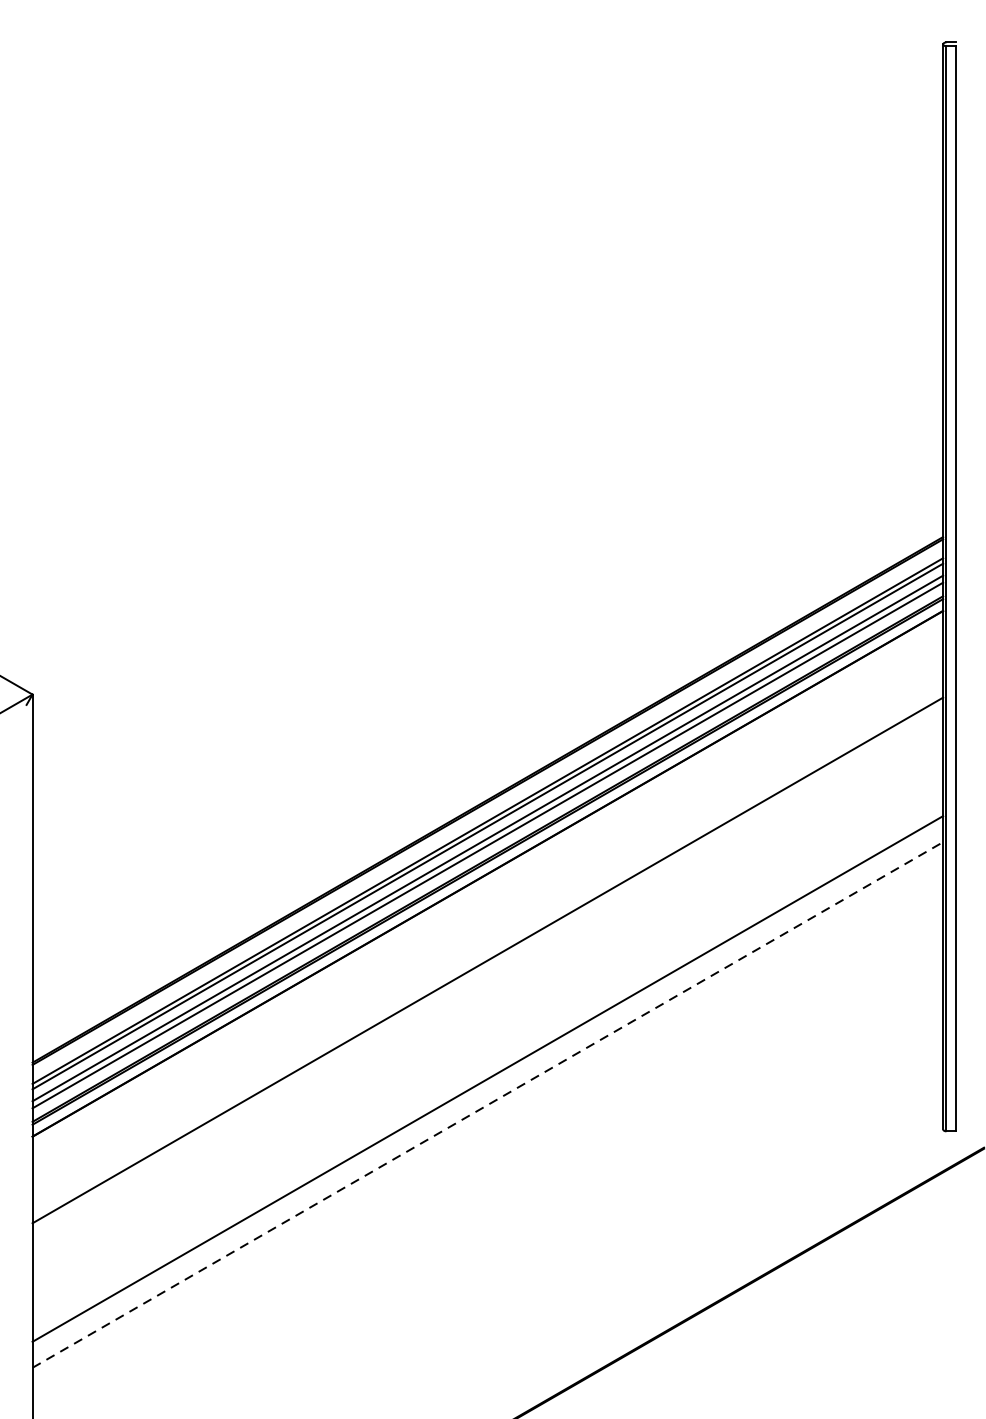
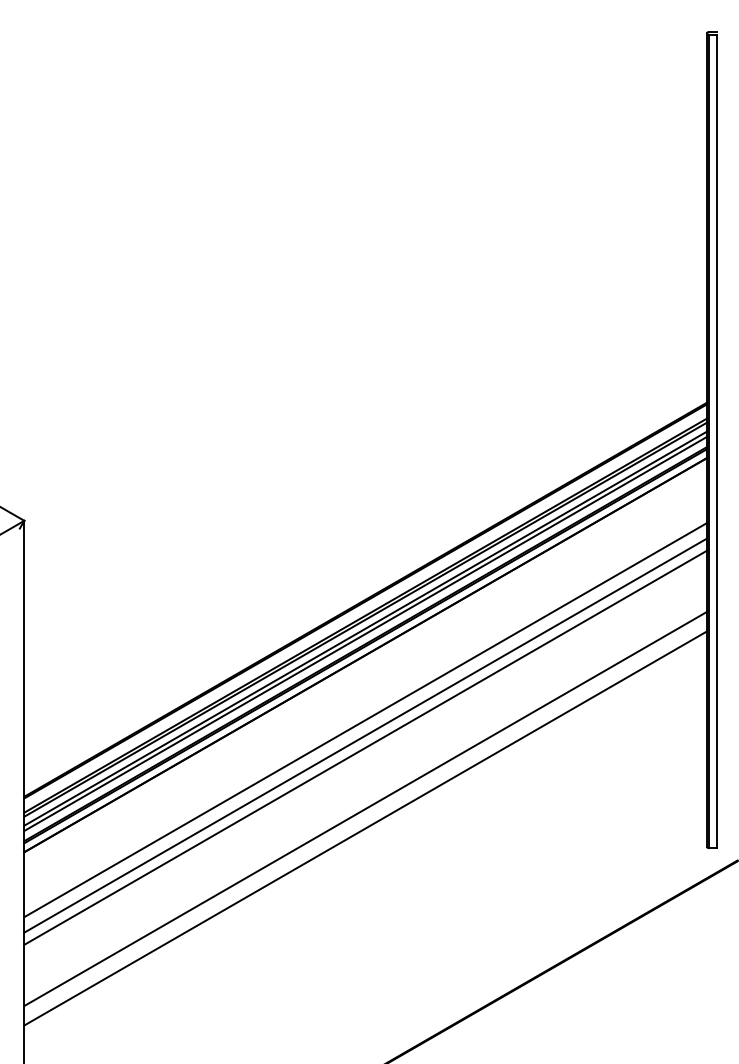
line: (487, 980) -> (365, 735), added
line: (487, 996) -> (365, 747), added
line: (488, 1105) -> (366, 828), dashed -> solid

